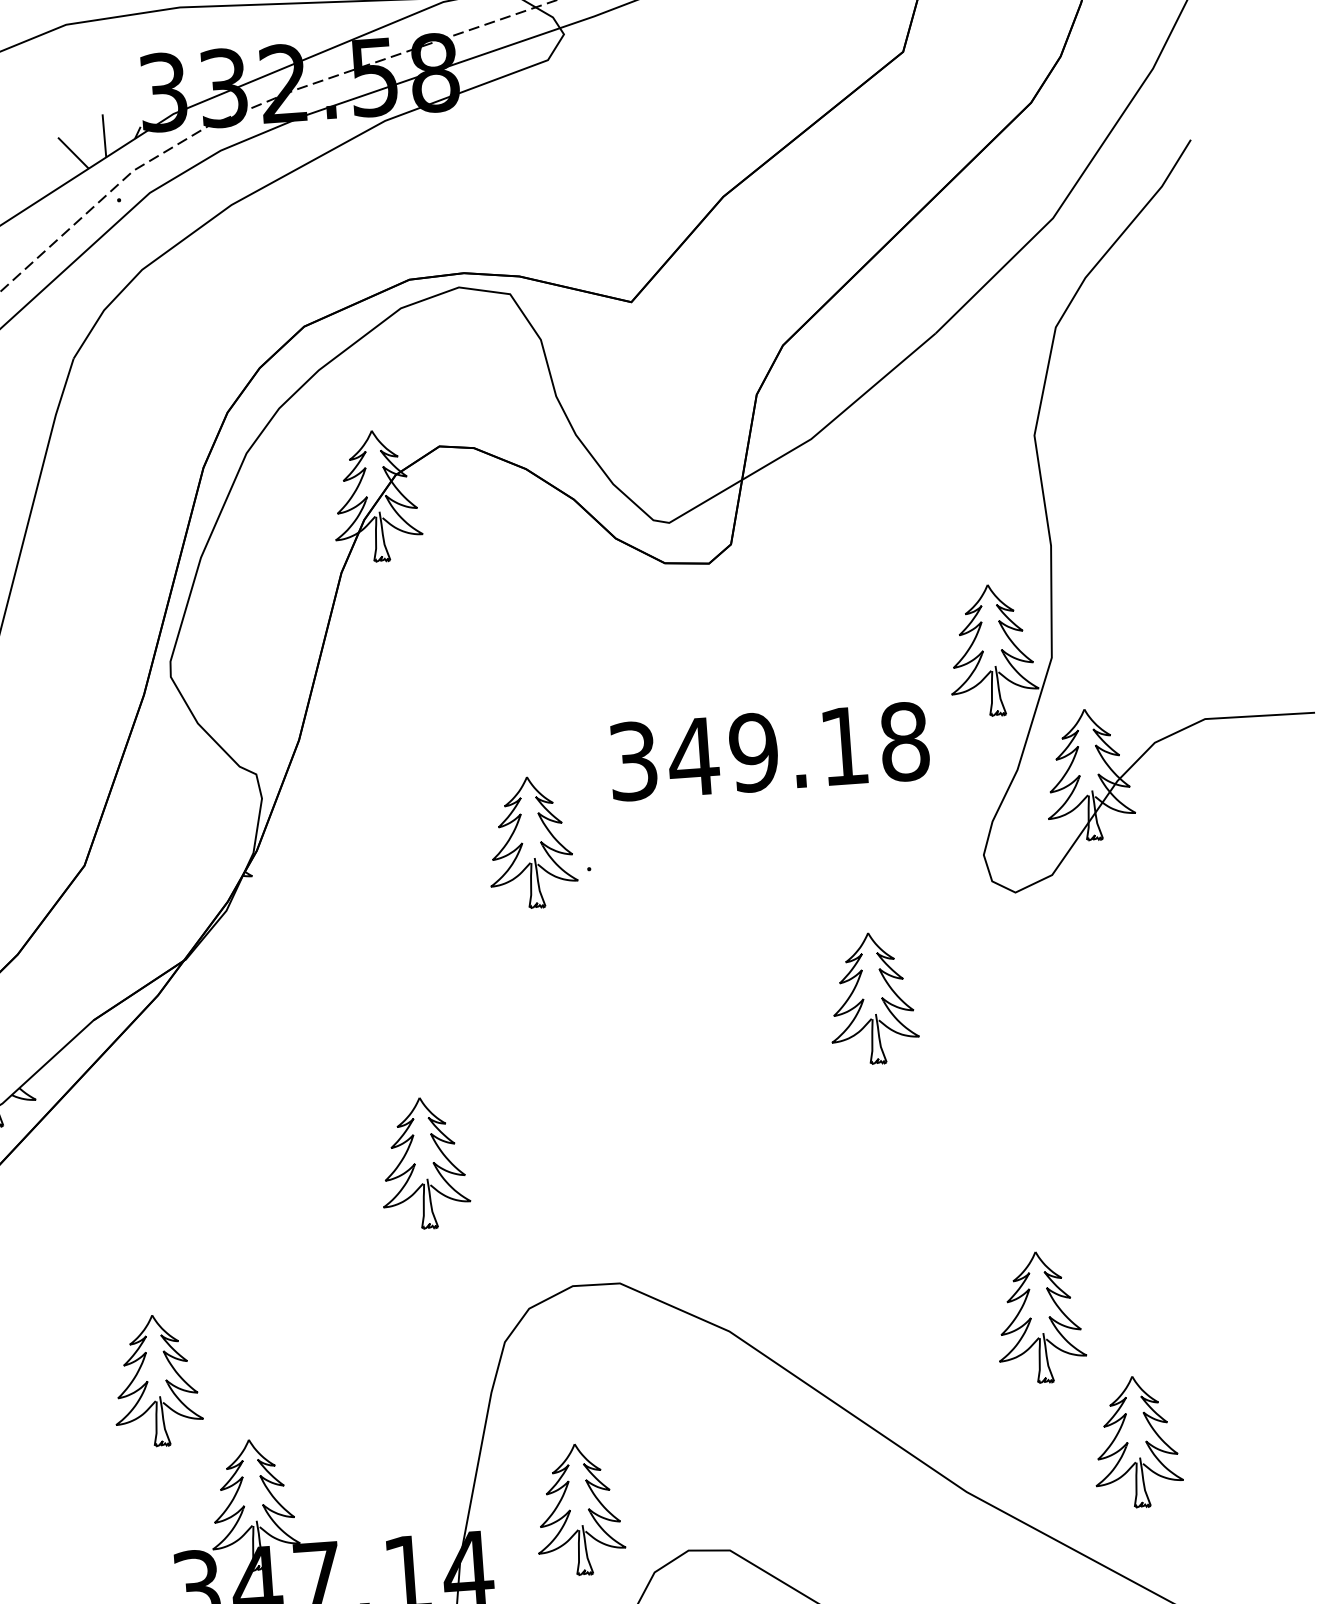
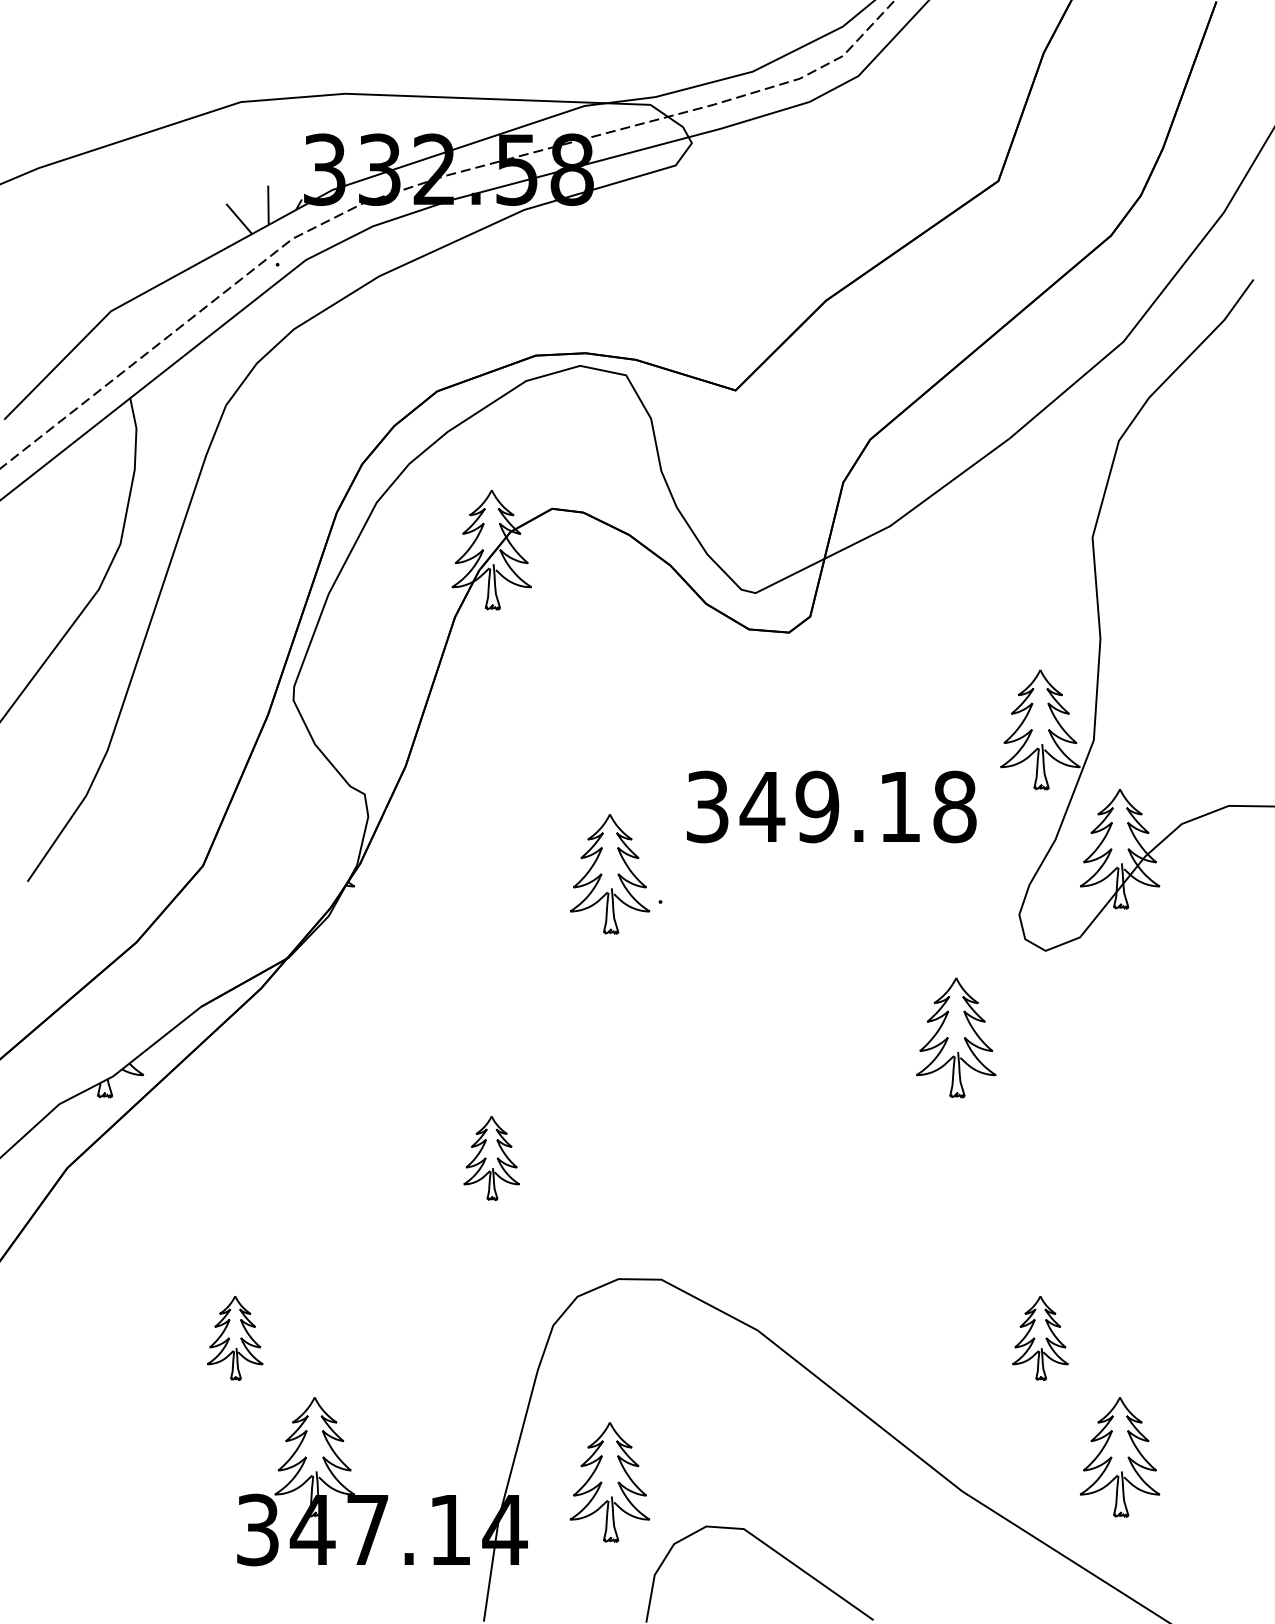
part: (872, 998) -> (956, 1037), moved
part: (424, 1163) -> (491, 1158), size x0.7
part: (1040, 1318) -> (1040, 1338), size x0.7
part: (157, 1381) -> (235, 1338), size x0.7

